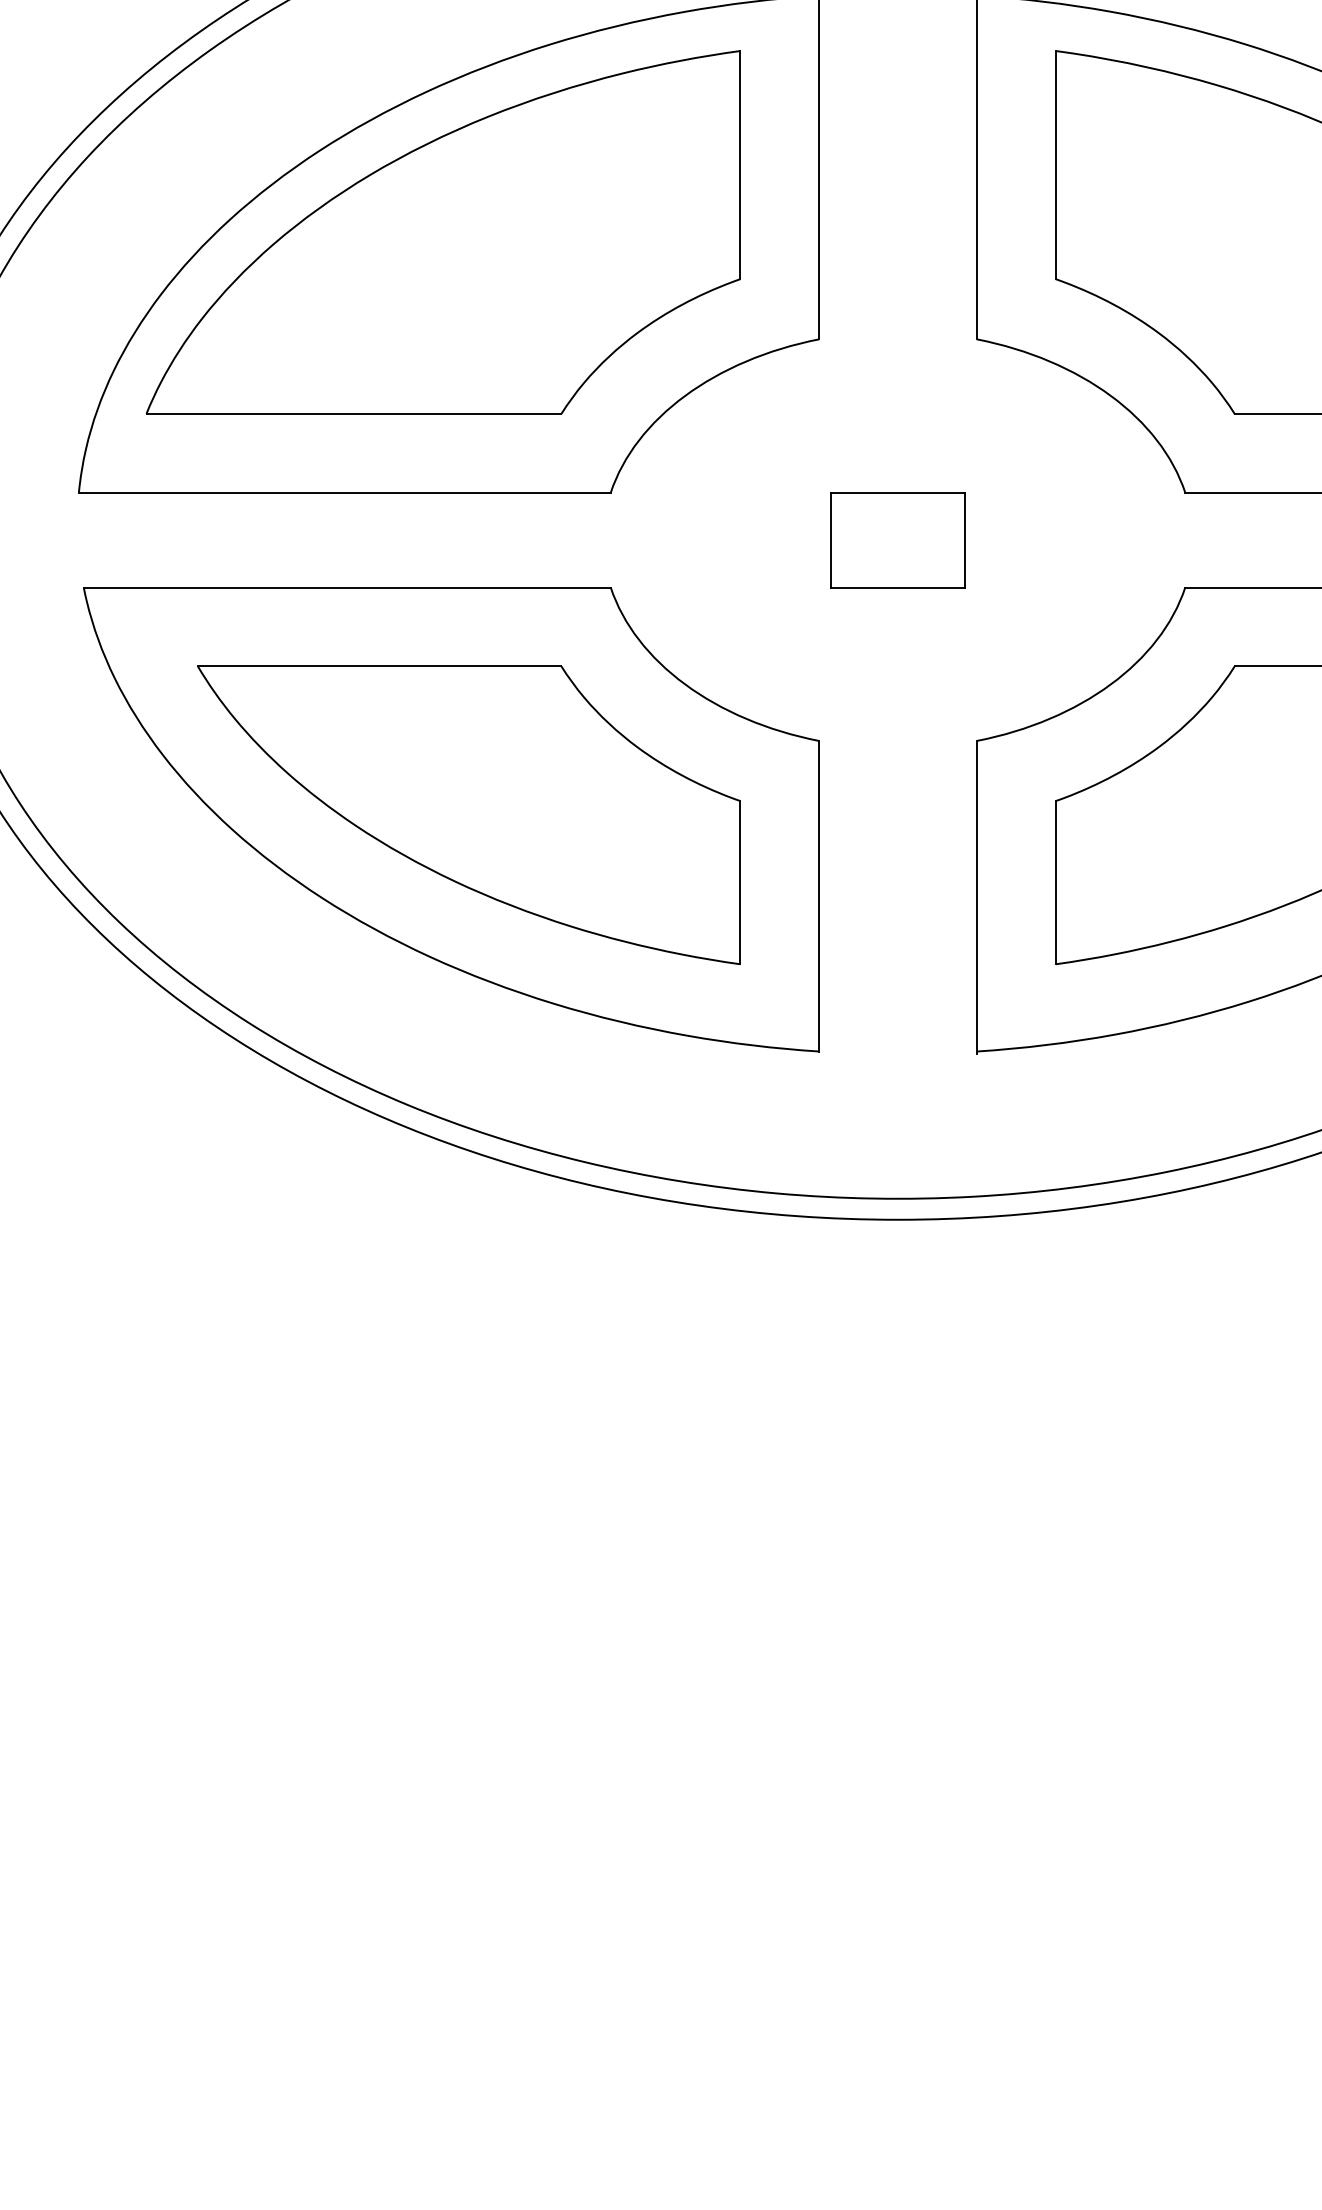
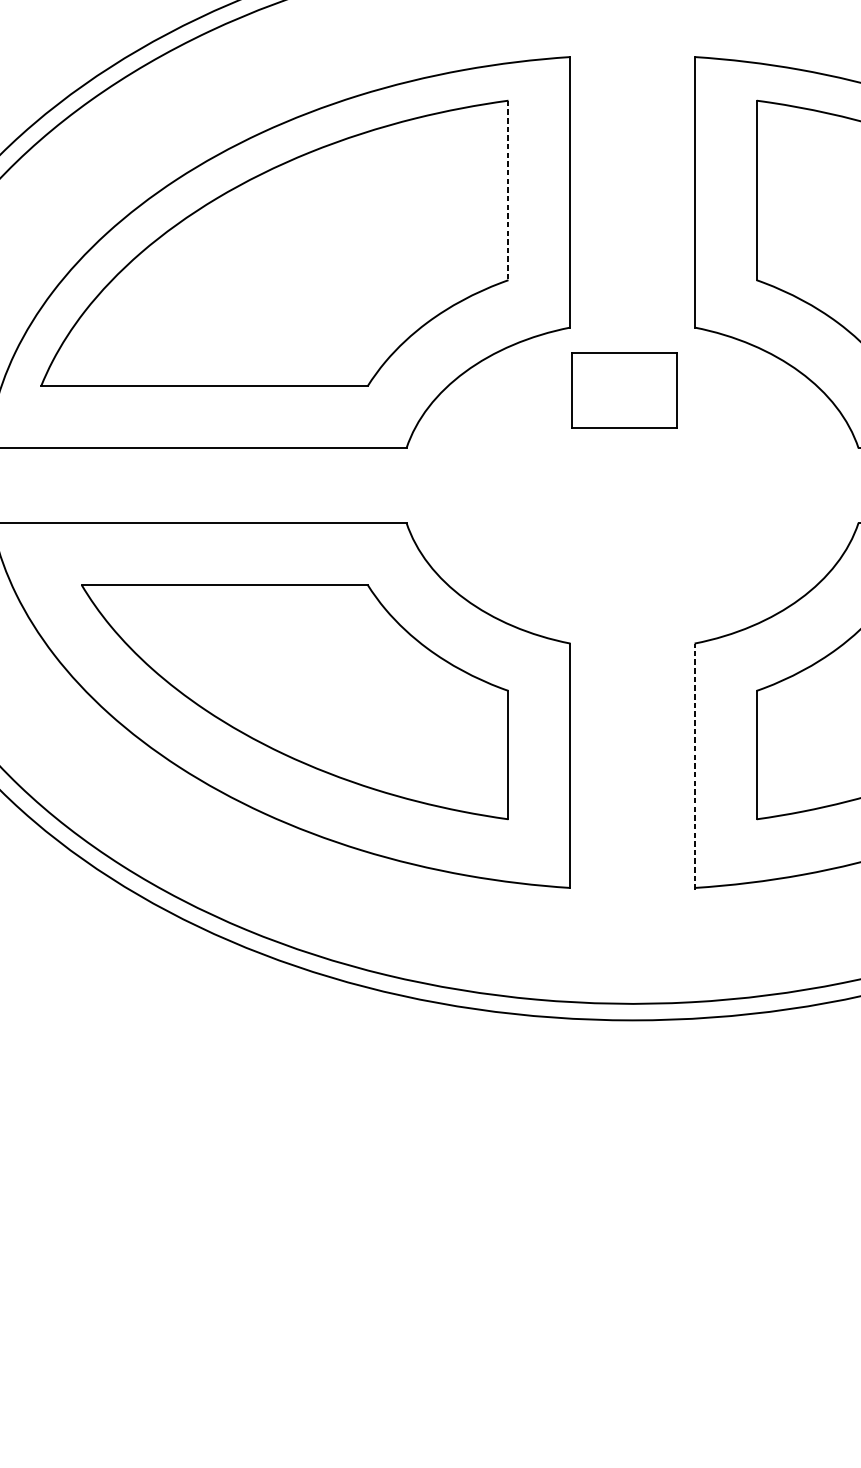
line: (740, 165) -> (508, 190), solid -> dashed
part: (897, 540) -> (624, 390), moved
line: (976, 897) -> (694, 766), solid -> dashed

